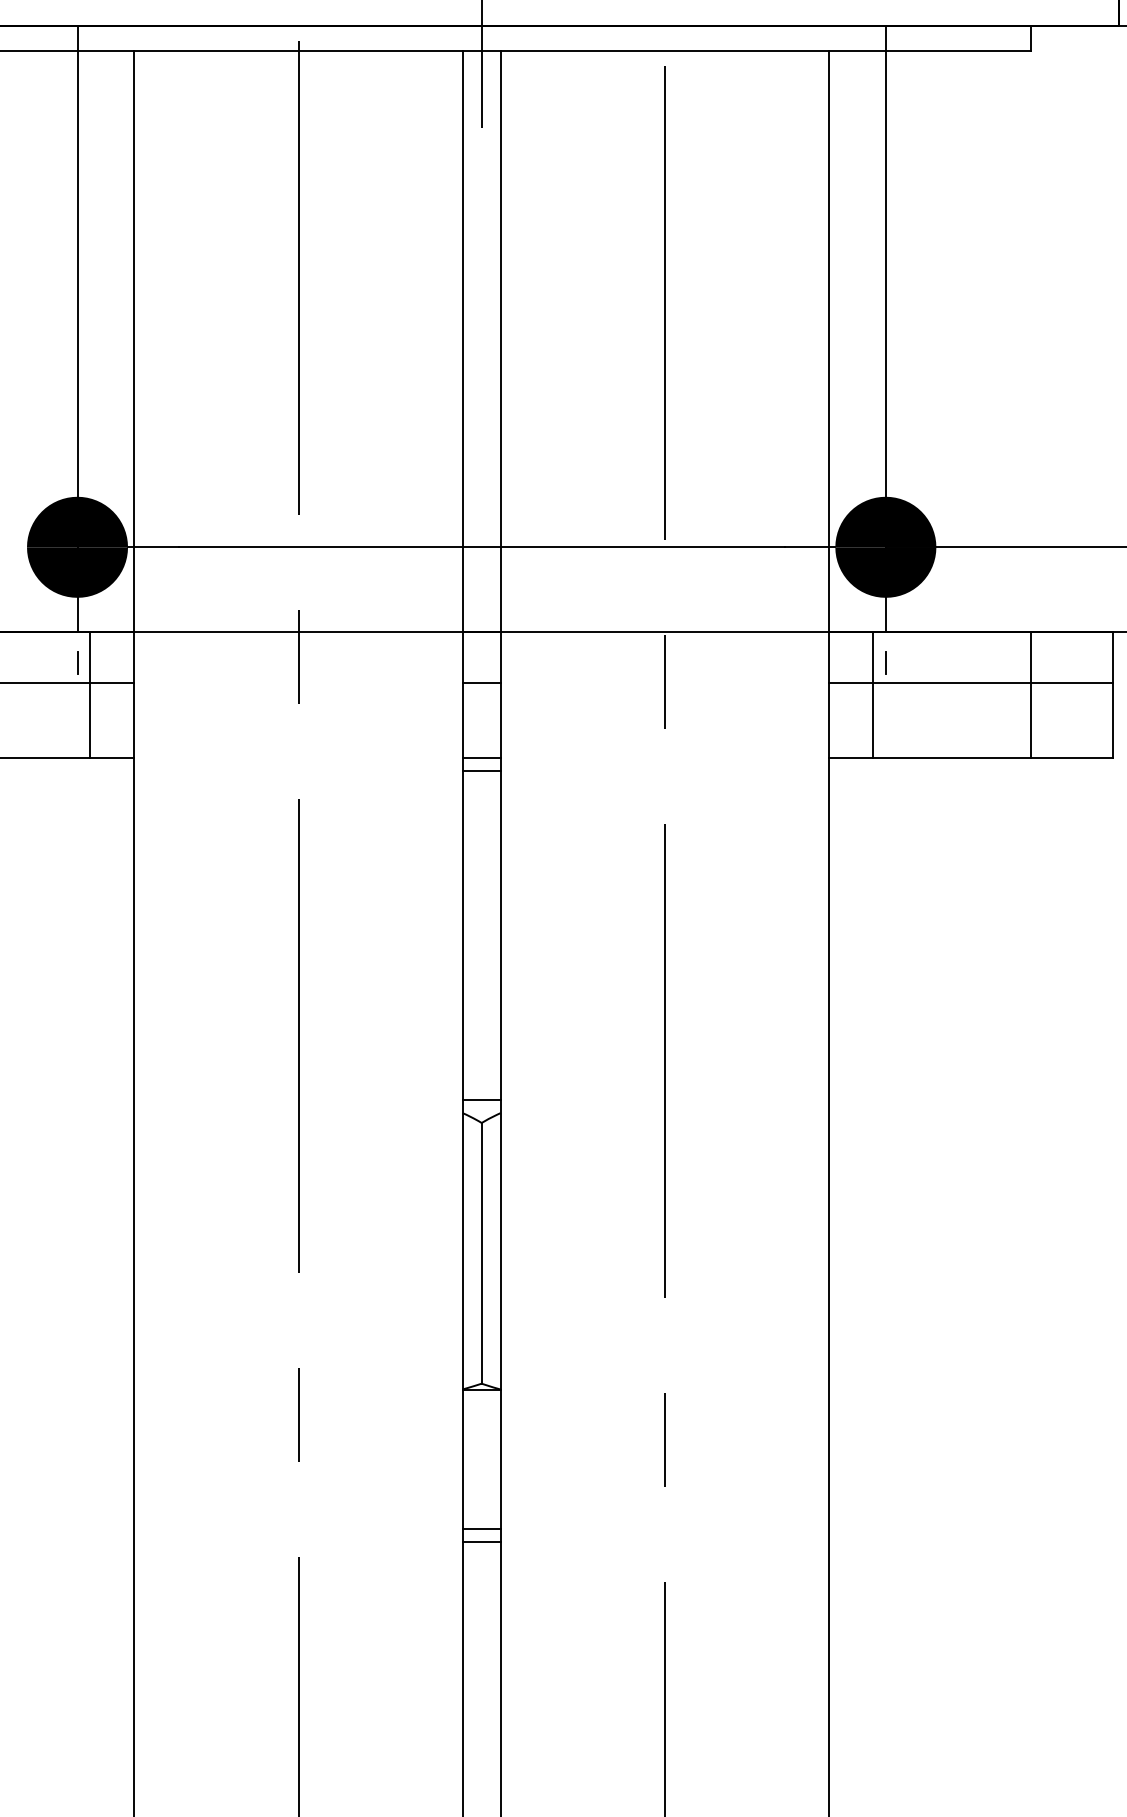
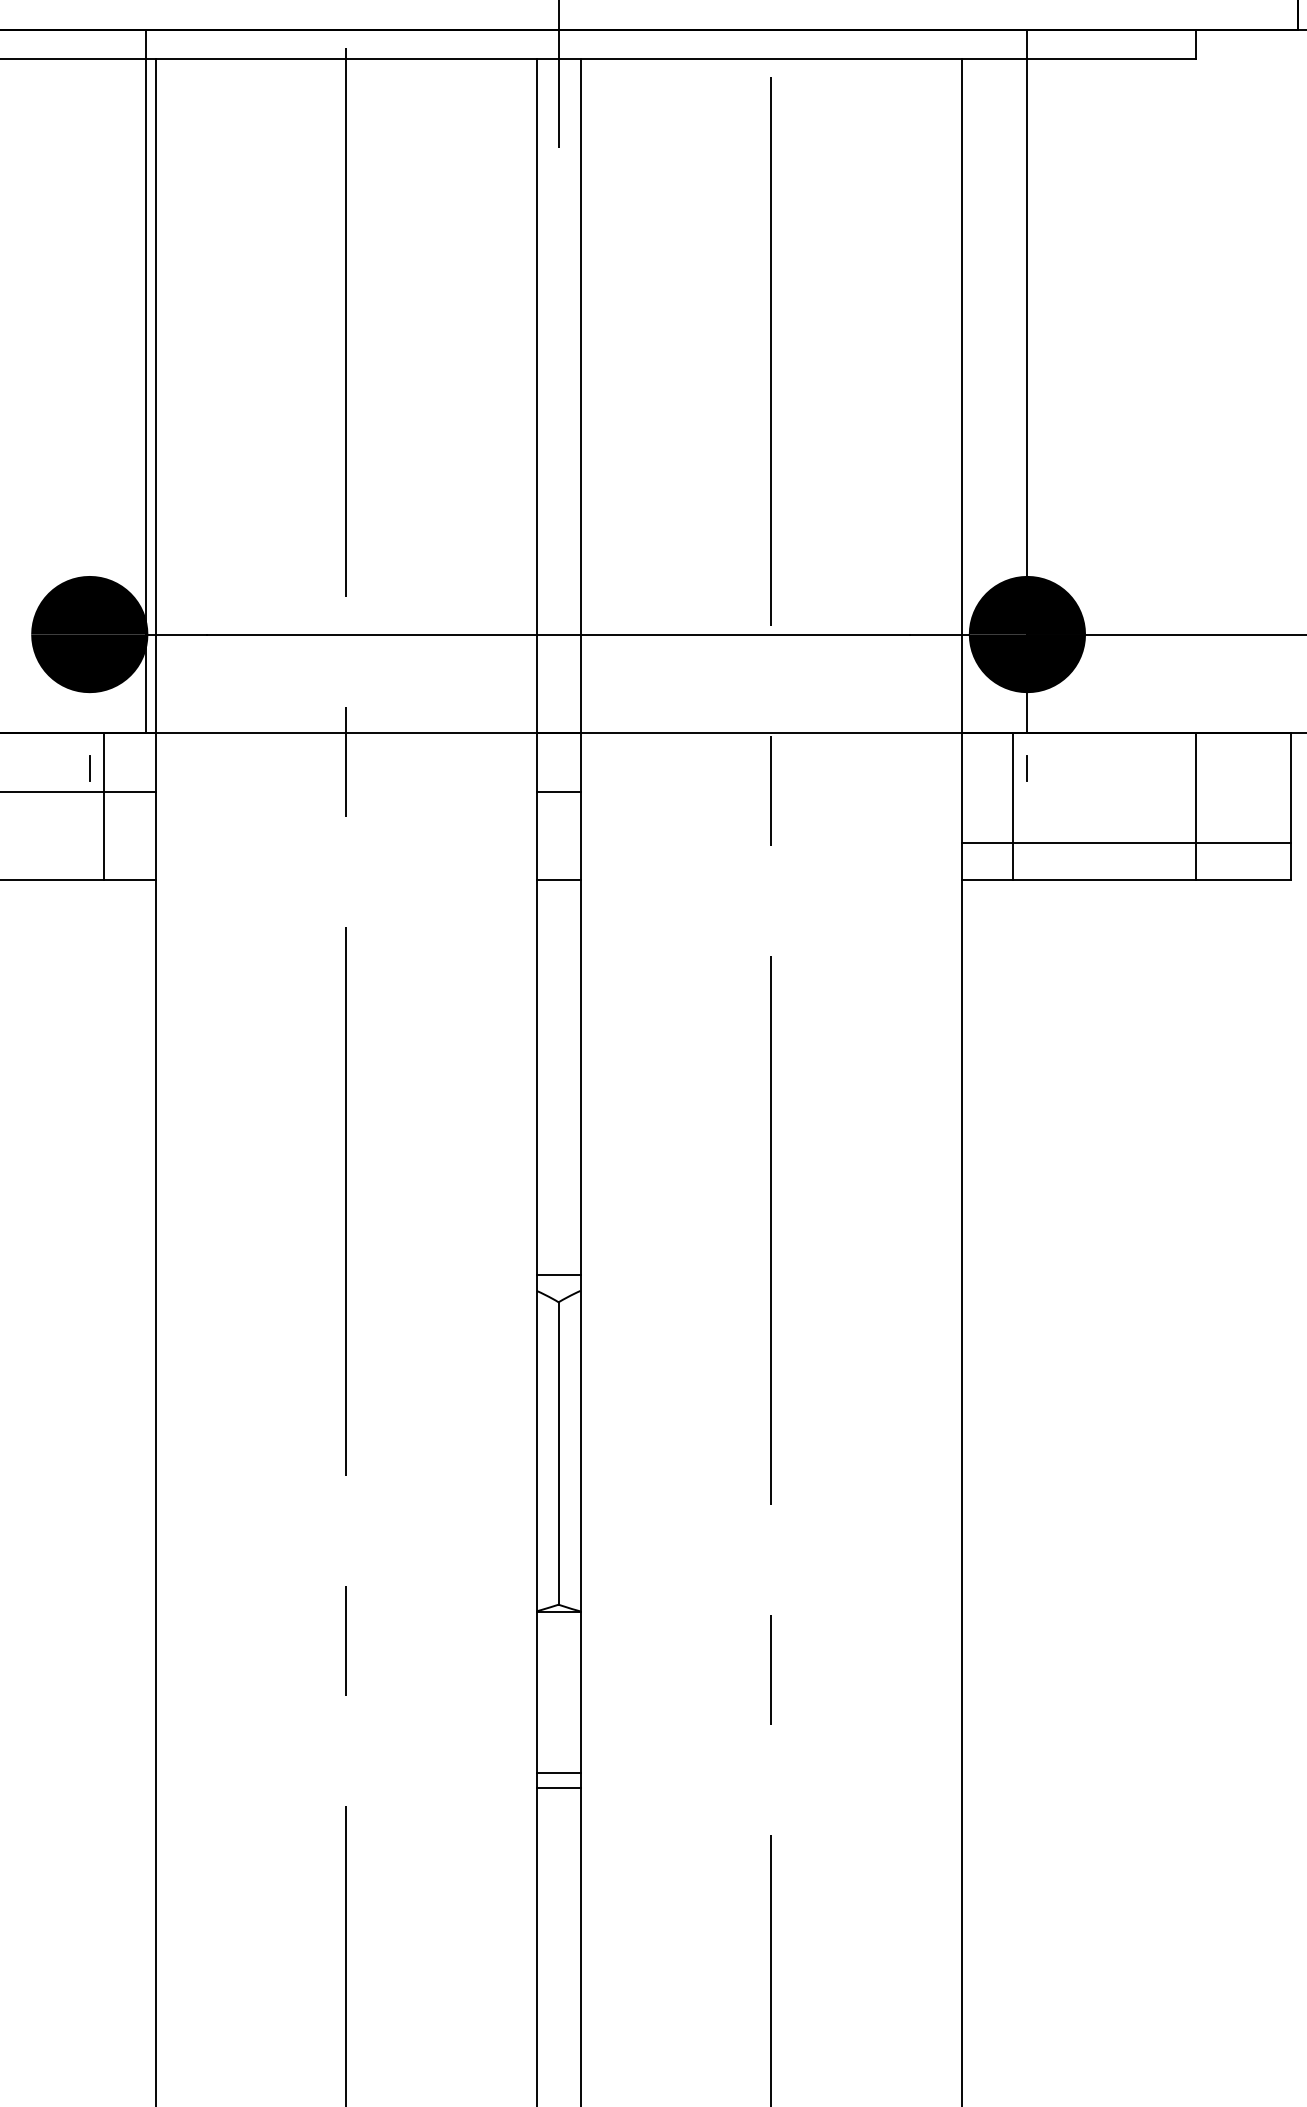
line: (77, 329) -> (145, 381), moved
line: (971, 682) -> (1126, 842), moved
line: (481, 771) -> (558, 894), removed

